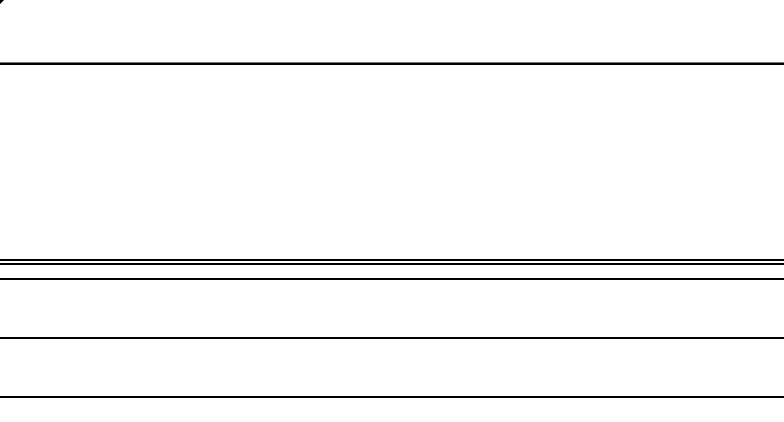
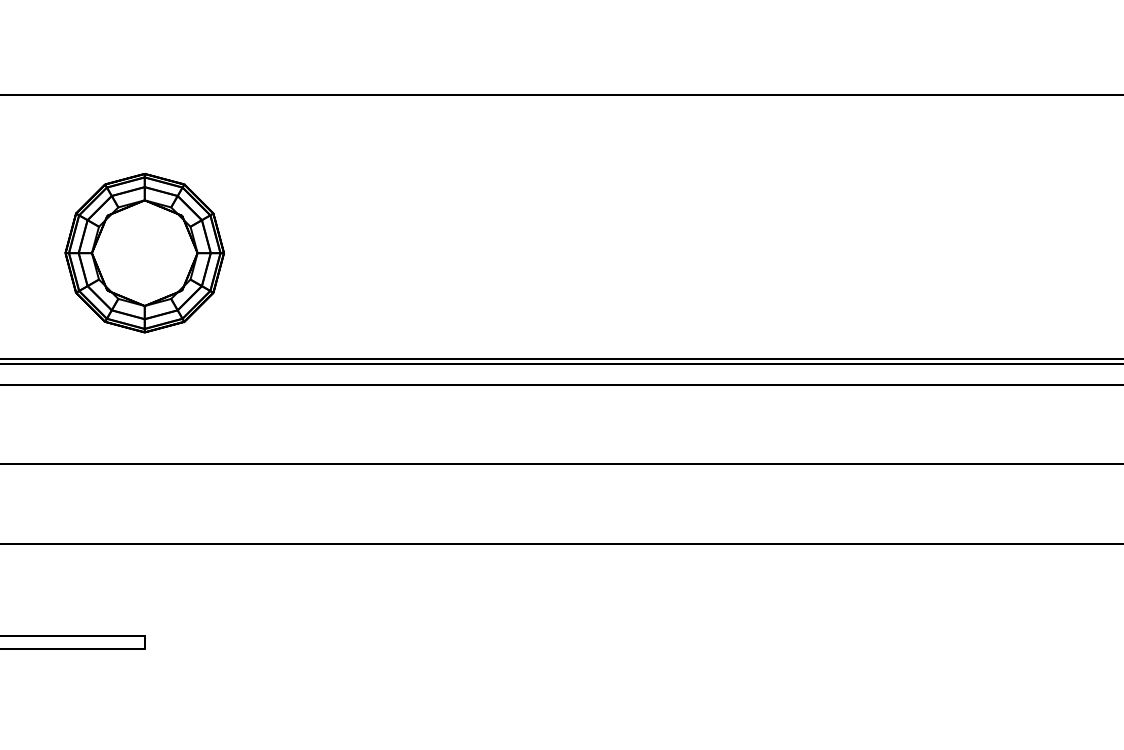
part: (134, 180) -> (144, 252), added

